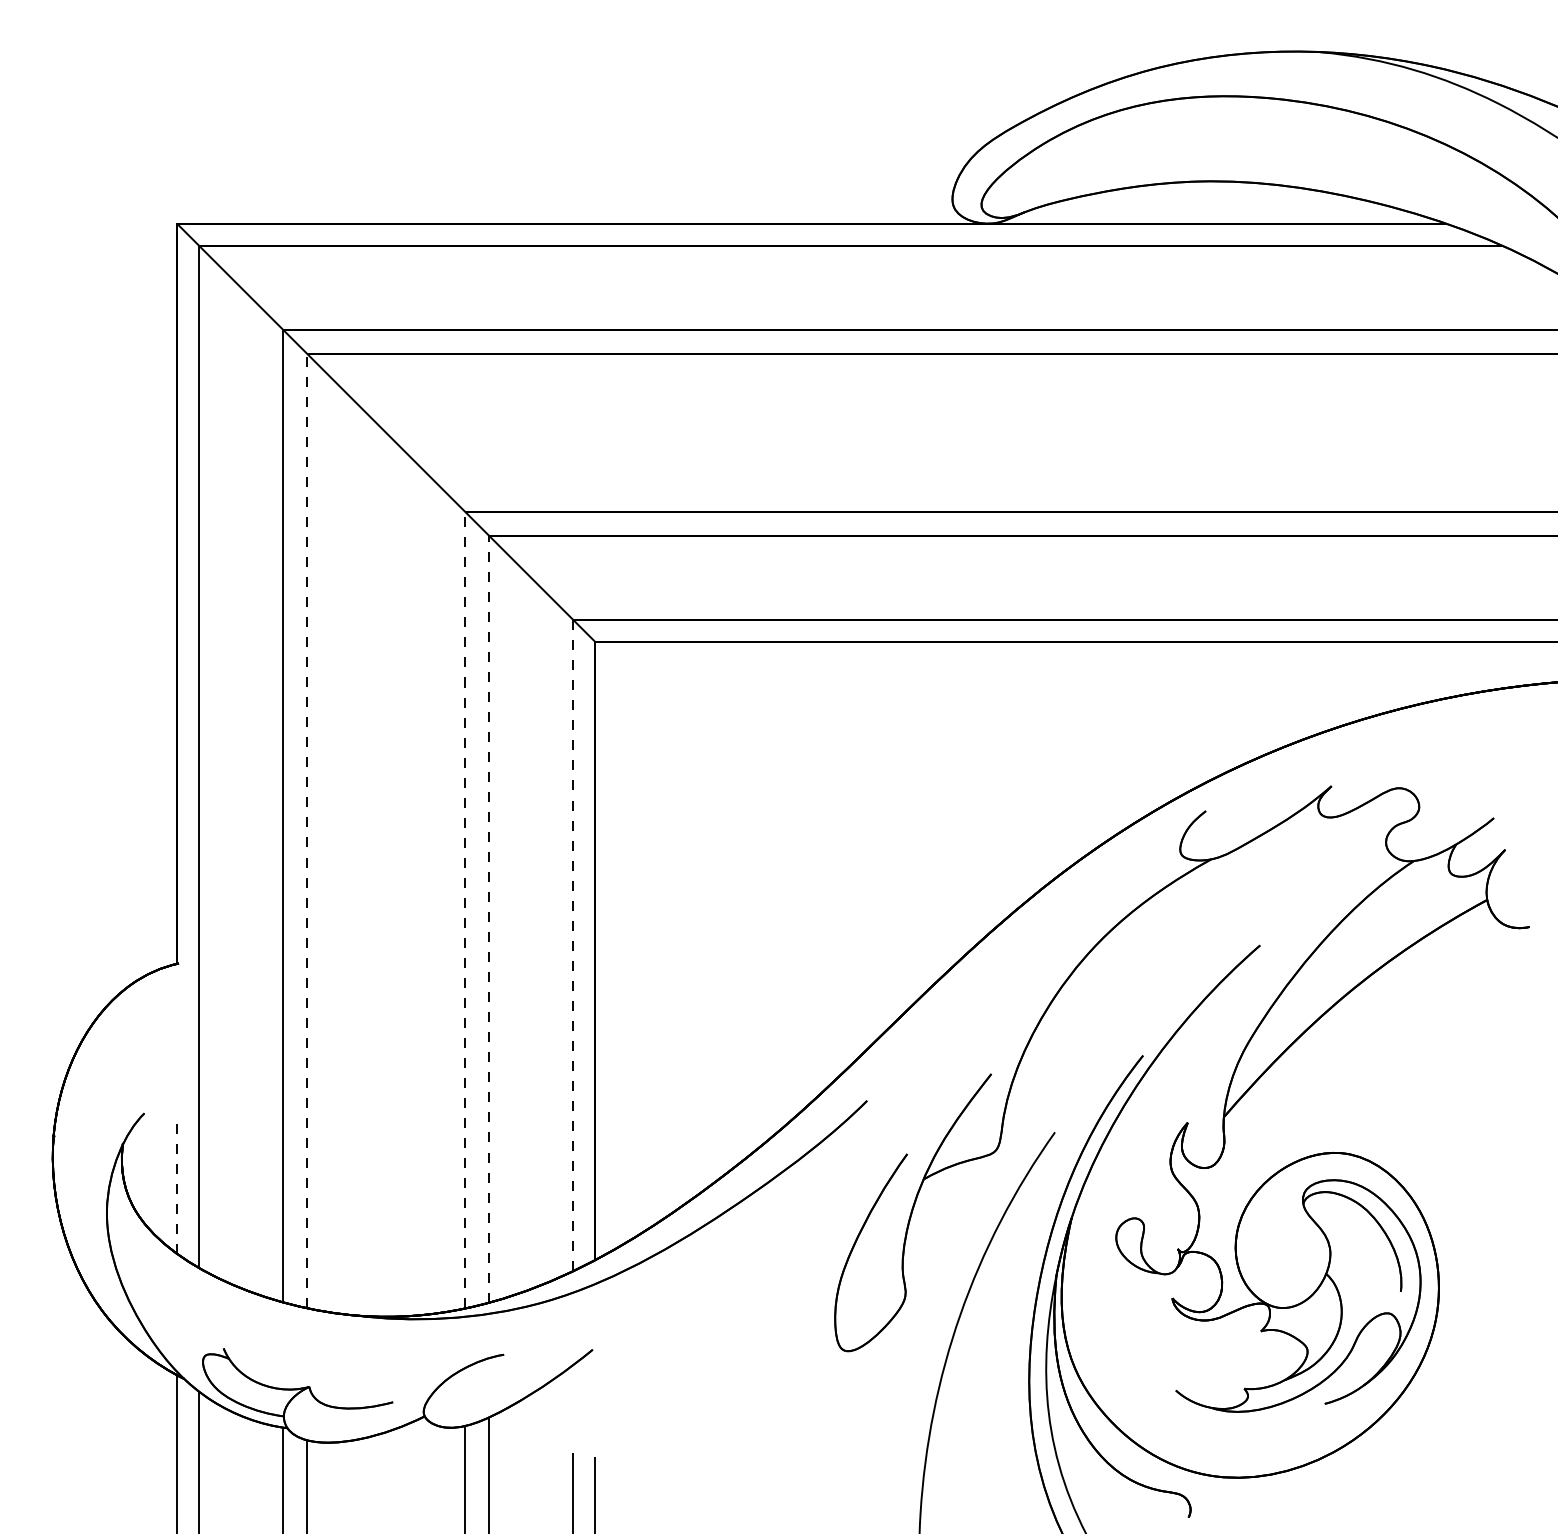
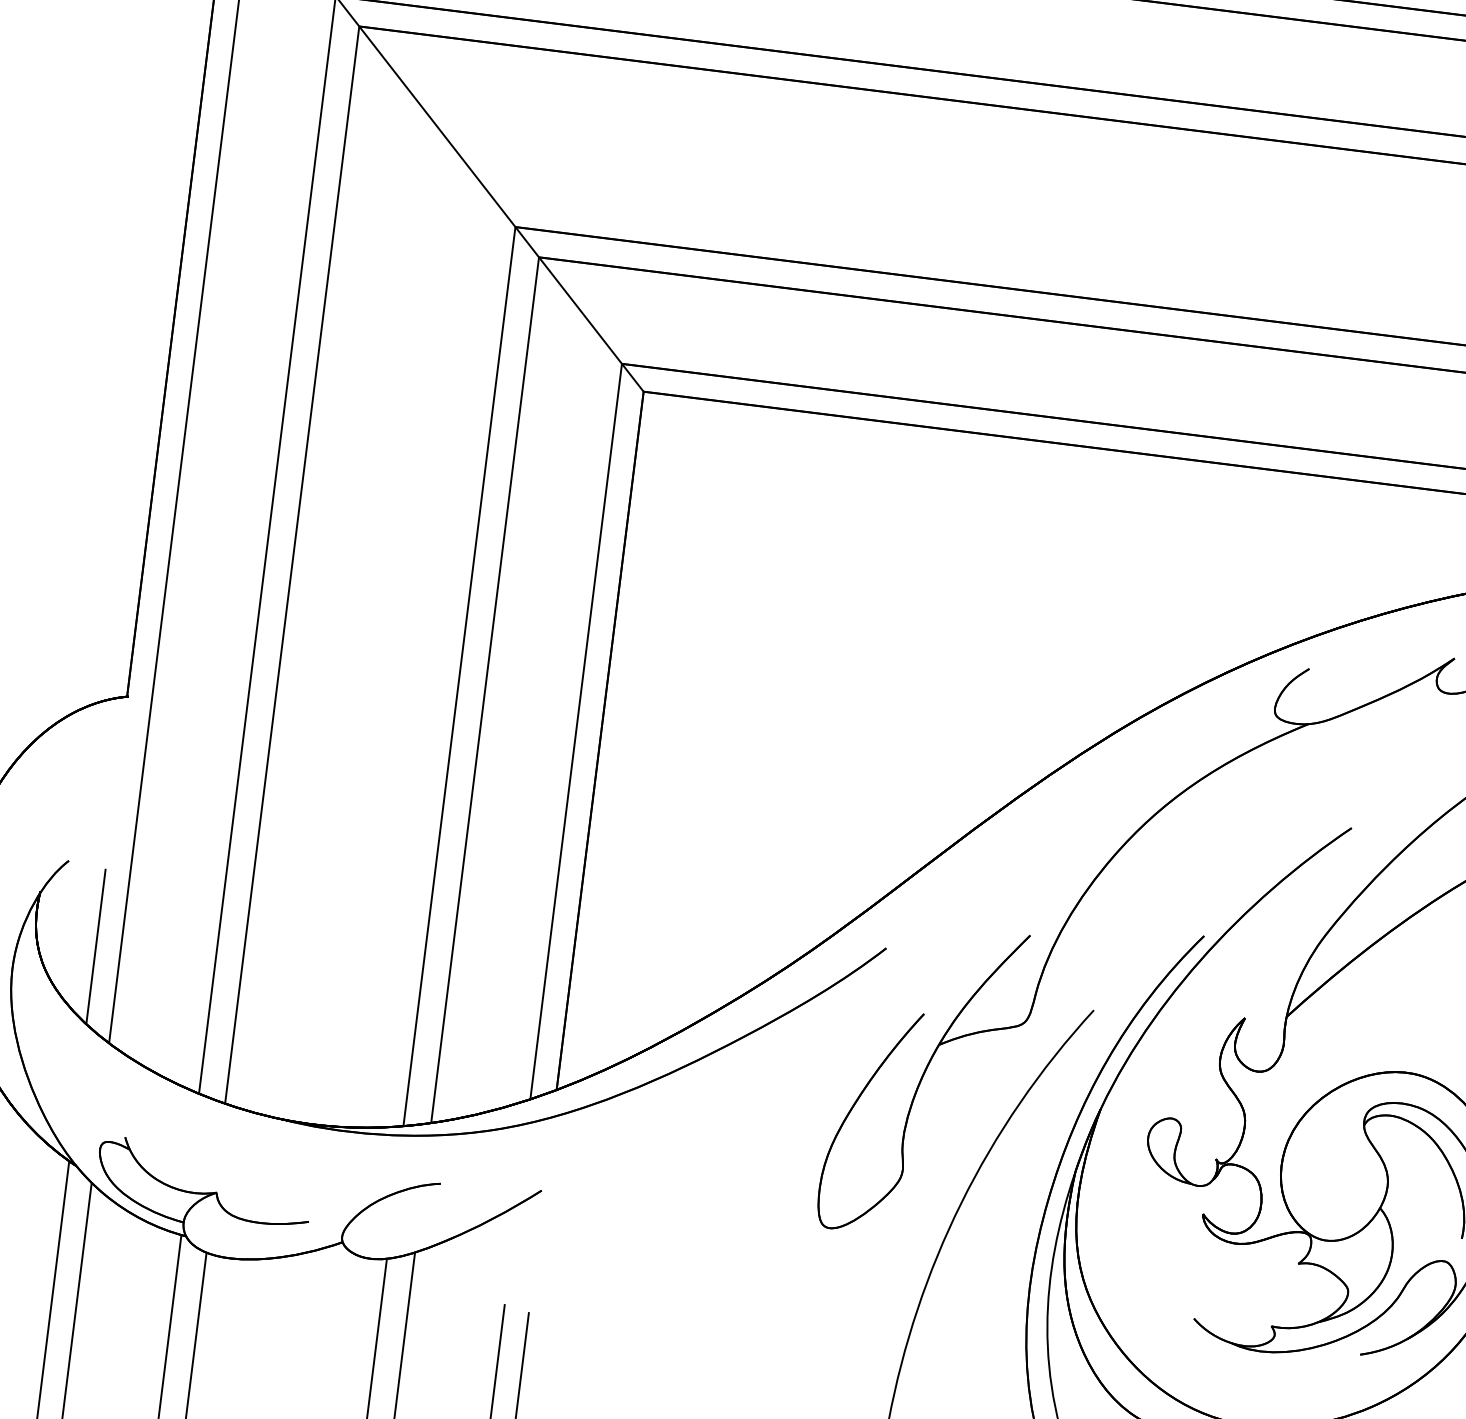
line: (307, 830) -> (292, 564), dashed -> solid
line: (465, 909) -> (459, 675), dashed -> solid
line: (489, 919) -> (485, 690), dashed -> solid
line: (573, 945) -> (576, 731), dashed -> solid
line: (177, 1185) -> (96, 946), dashed -> solid

